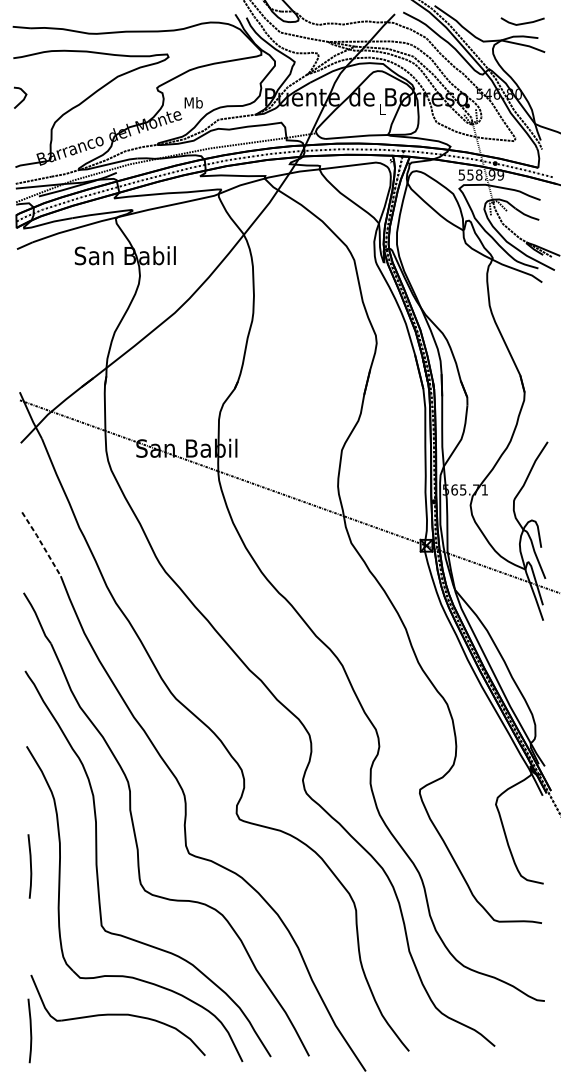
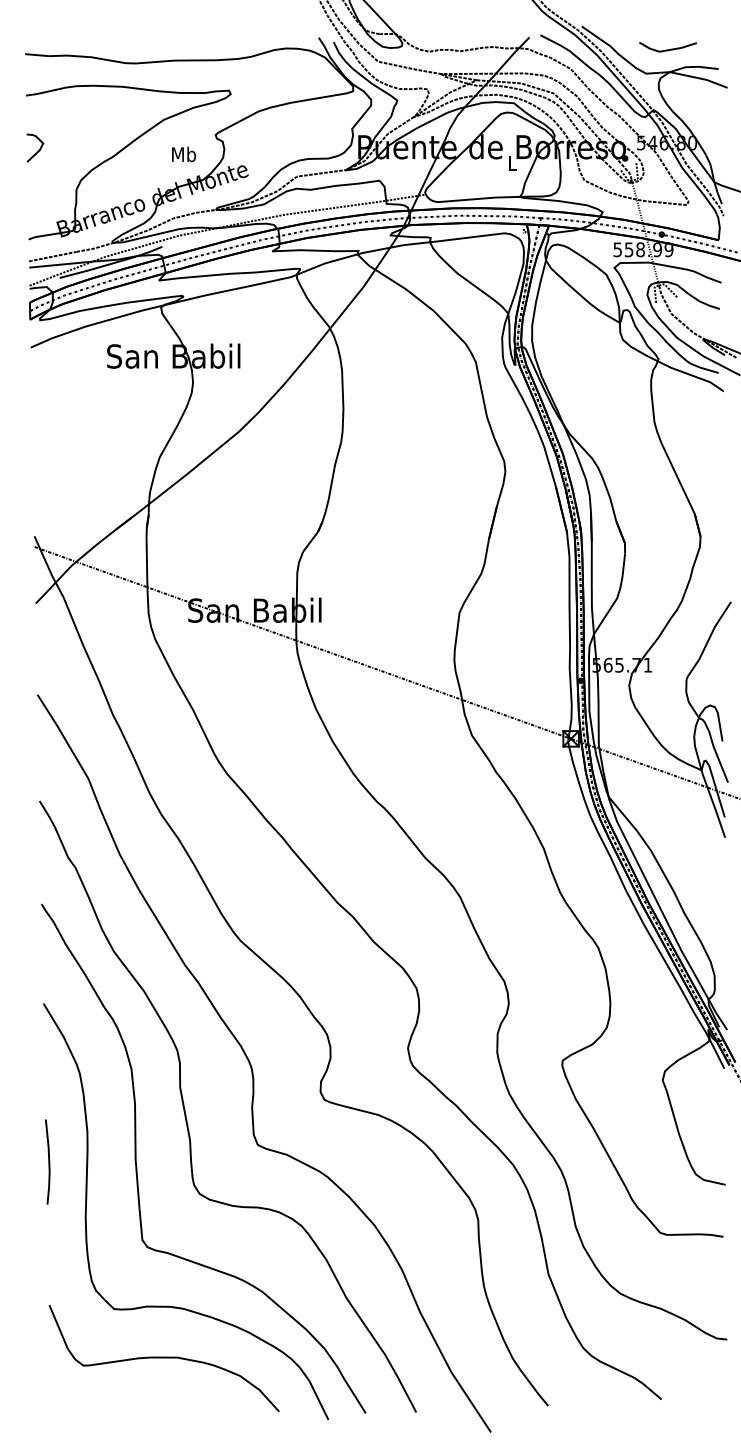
line: (522, 23) -> (667, 49), moved
text: (193, 102) -> (183, 154), moved
line: (41, 543) -> (63, 736), dashed -> solid
line: (30, 1030) -> (48, 1378), removed

